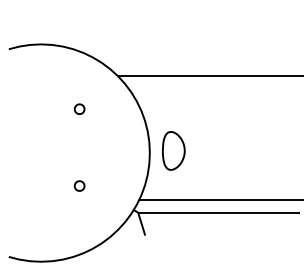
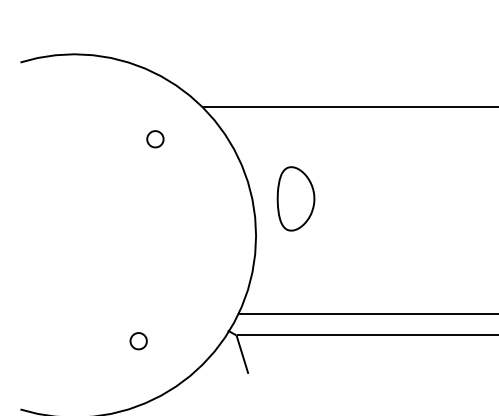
part: (79, 108) -> (155, 138), moved
part: (173, 150) -> (295, 198), moved
part: (79, 185) -> (138, 340), moved

